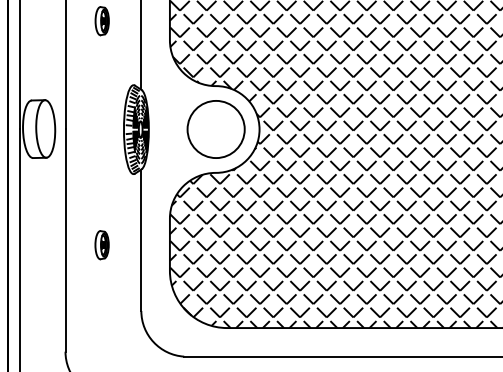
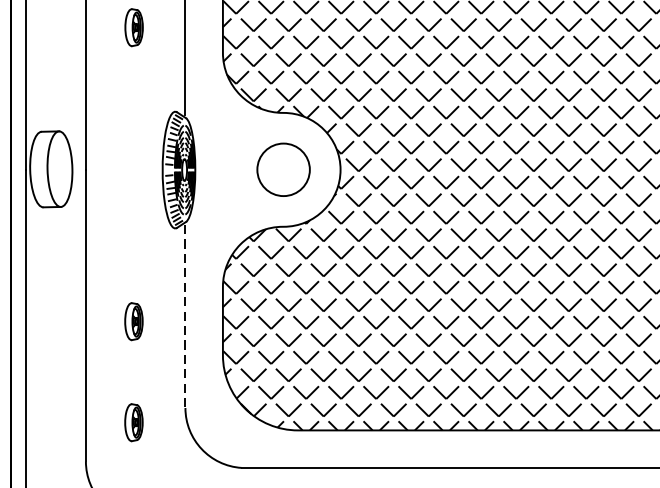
circle: (215, 129) -> (282, 169), size x0.7
line: (141, 241) -> (185, 316), solid -> dashed
part: (101, 322) -> (133, 423), added

